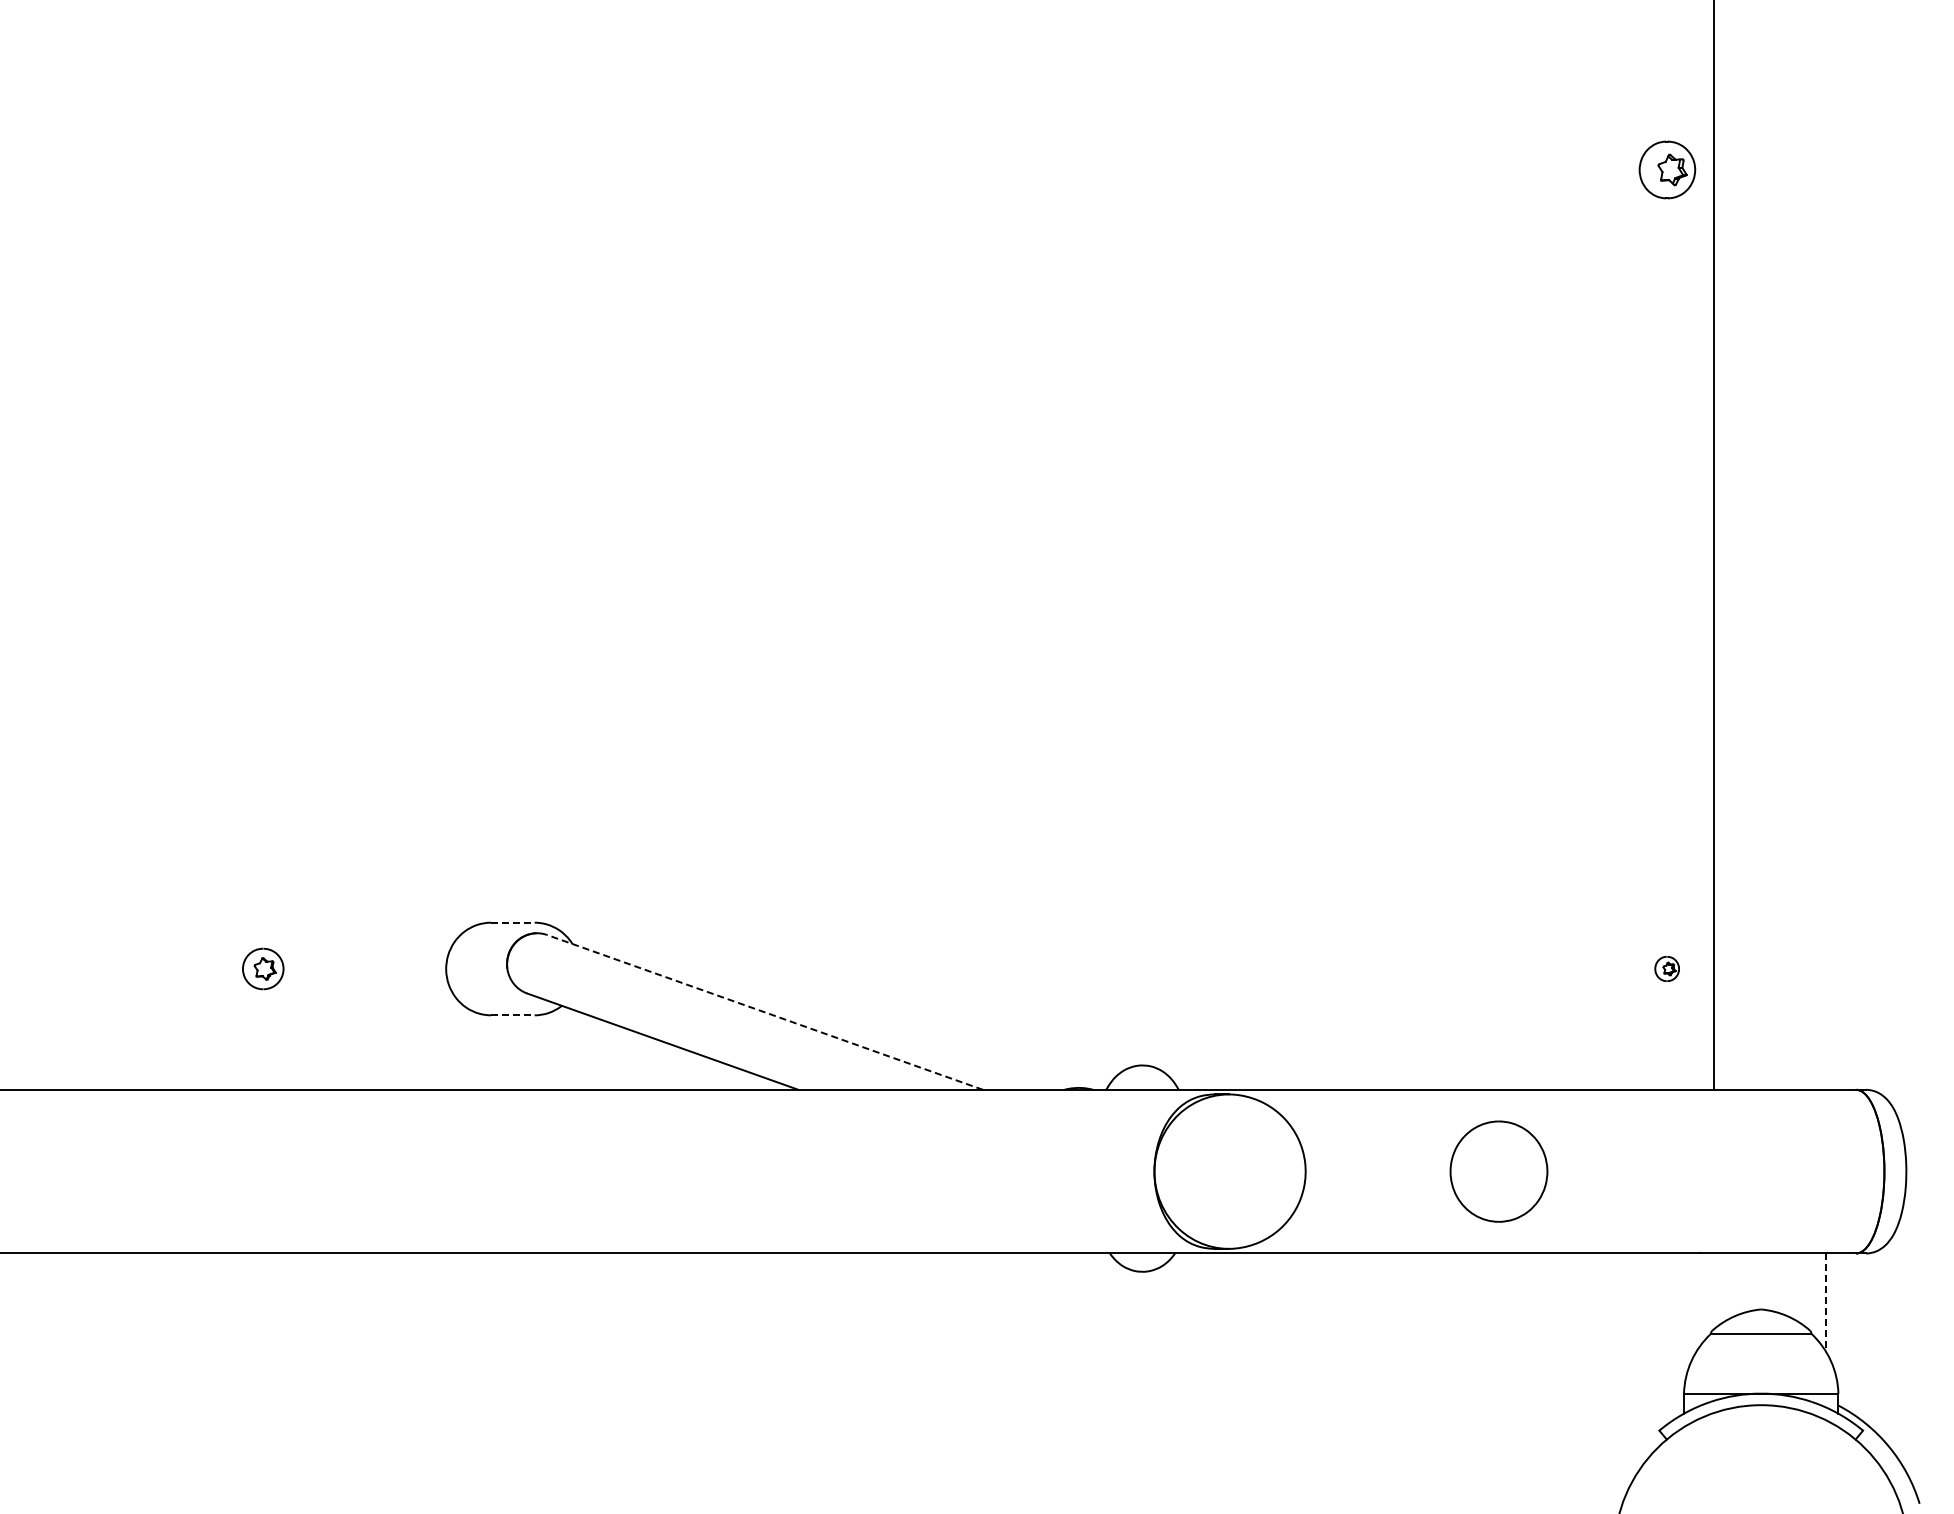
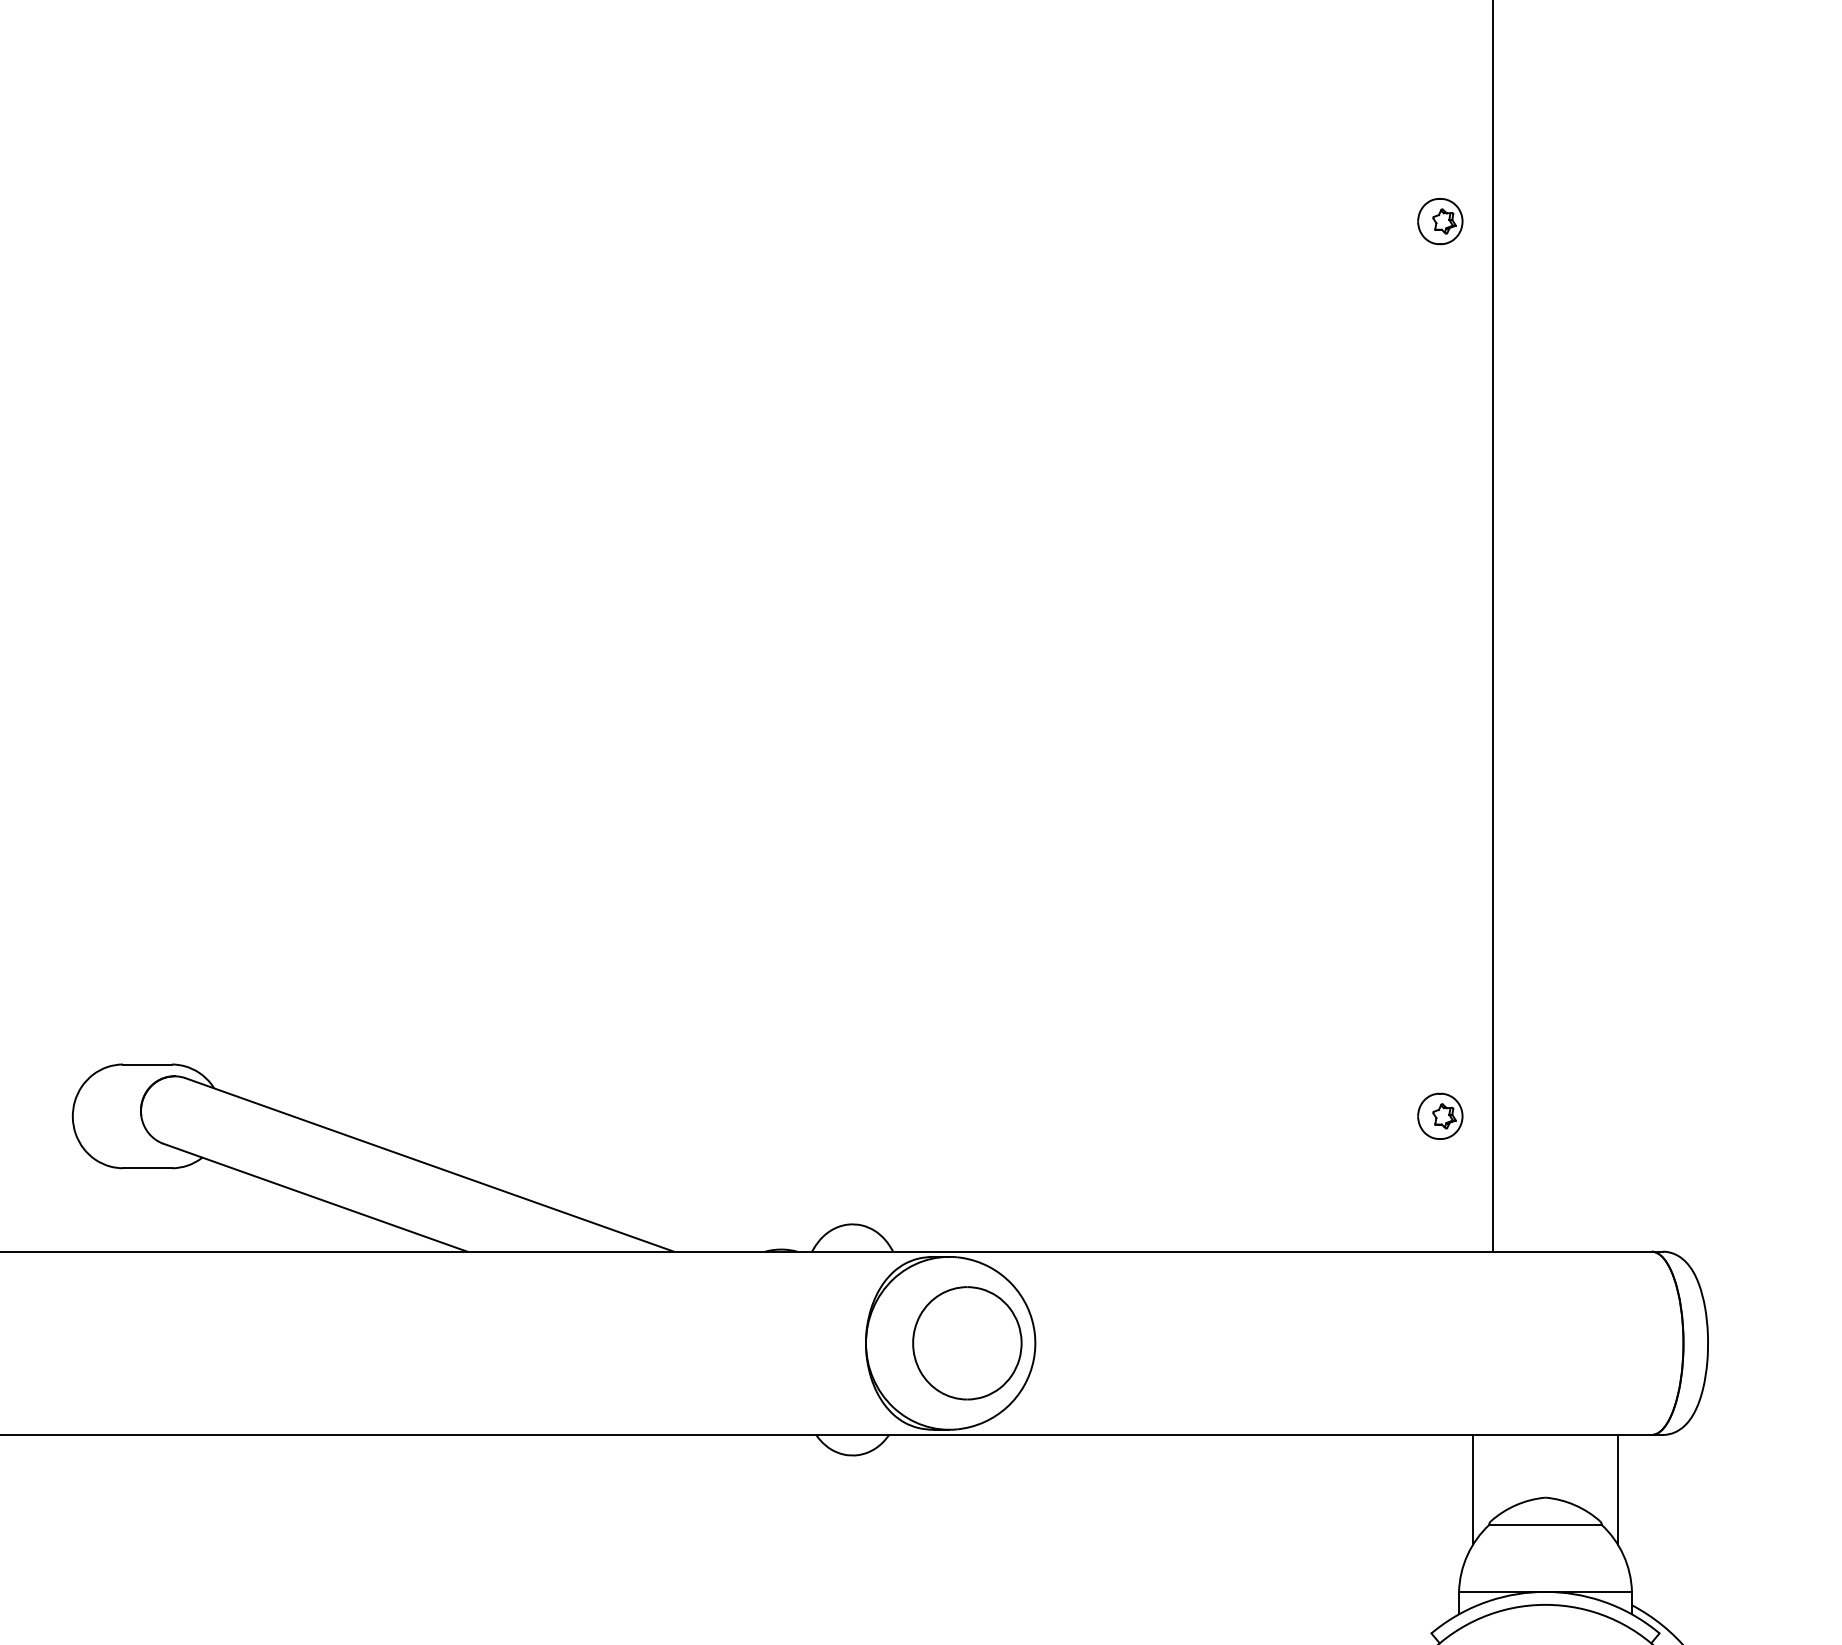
part: (1666, 169) -> (1439, 221), size x0.71
line: (512, 922) -> (147, 1064), dashed -> solid
part: (1666, 968) -> (1439, 1115), size x1.67
line: (764, 1012) -> (429, 1165), dashed -> solid
line: (512, 1015) -> (147, 1168), dashed -> solid
part: (1498, 1171) -> (966, 1343), moved
line: (1696, 1302) -> (1473, 1489), added
line: (1826, 1303) -> (1618, 1490), dashed -> solid

